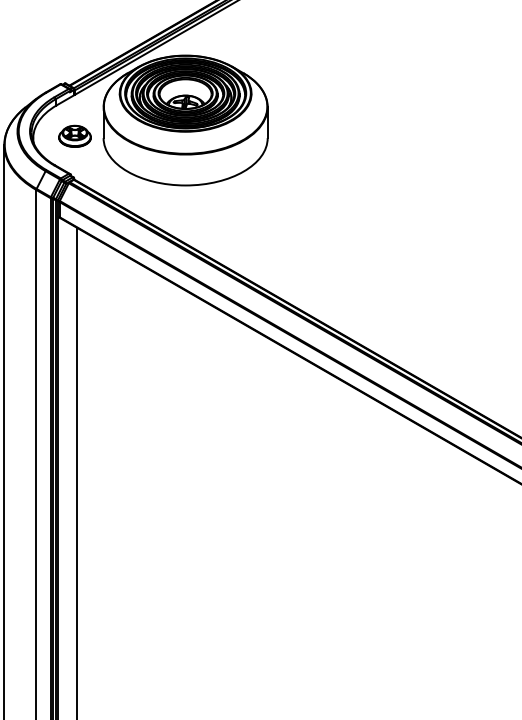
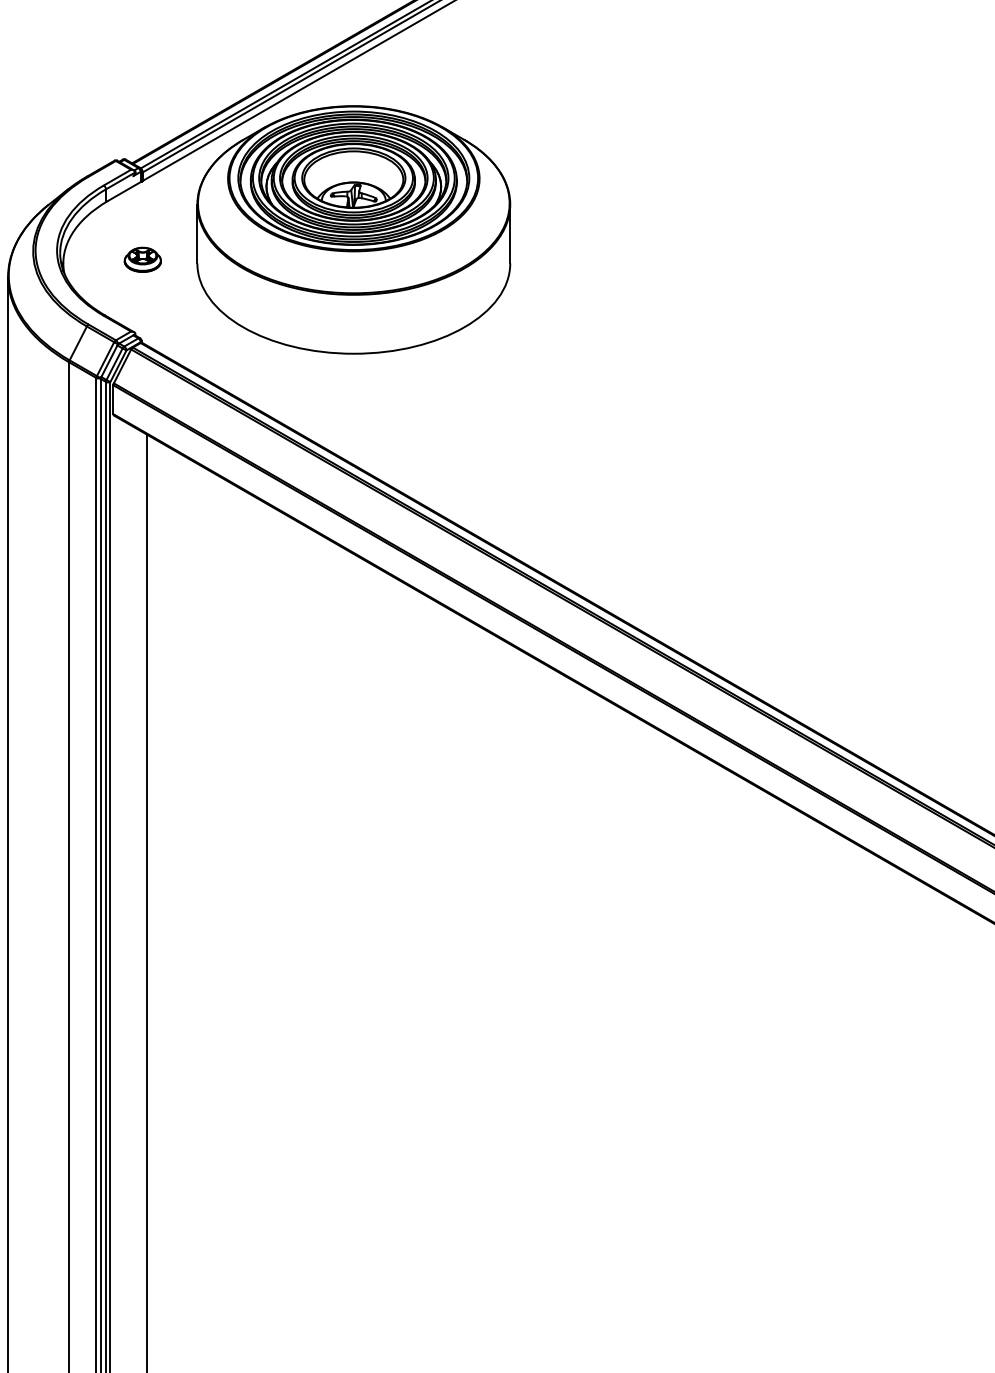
part: (74, 135) -> (141, 258), size x0.6

